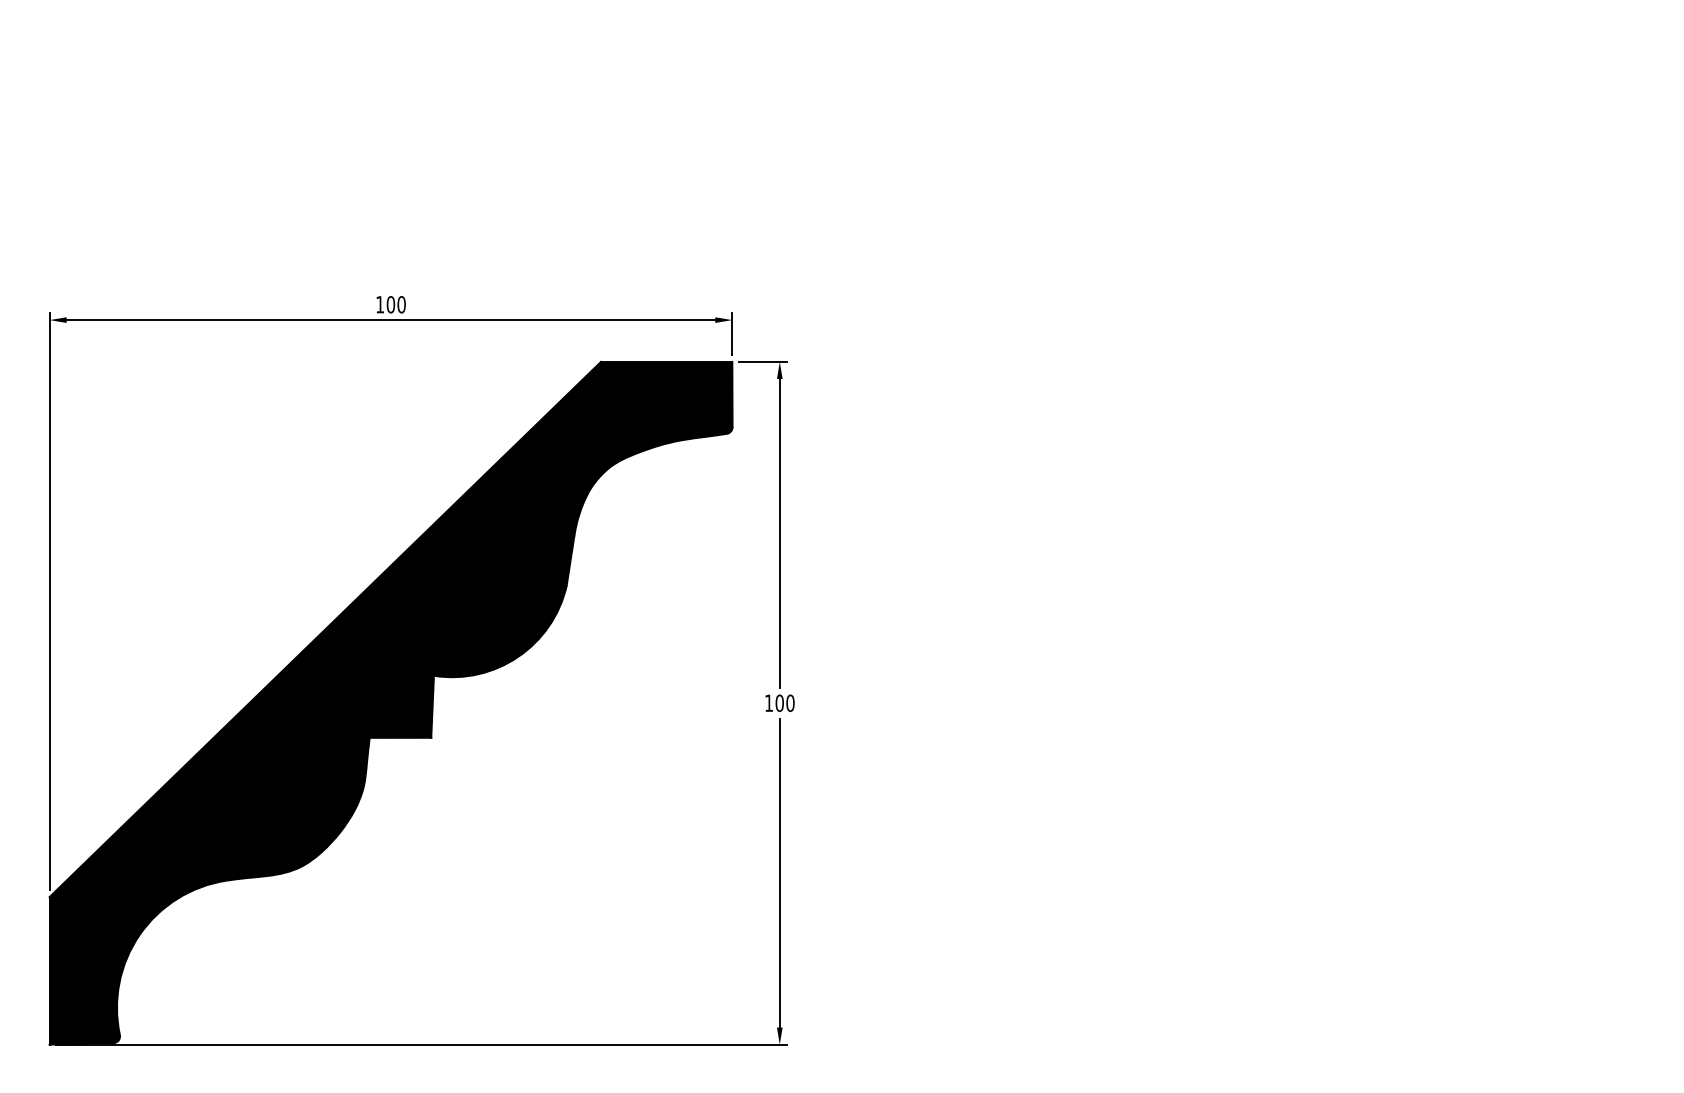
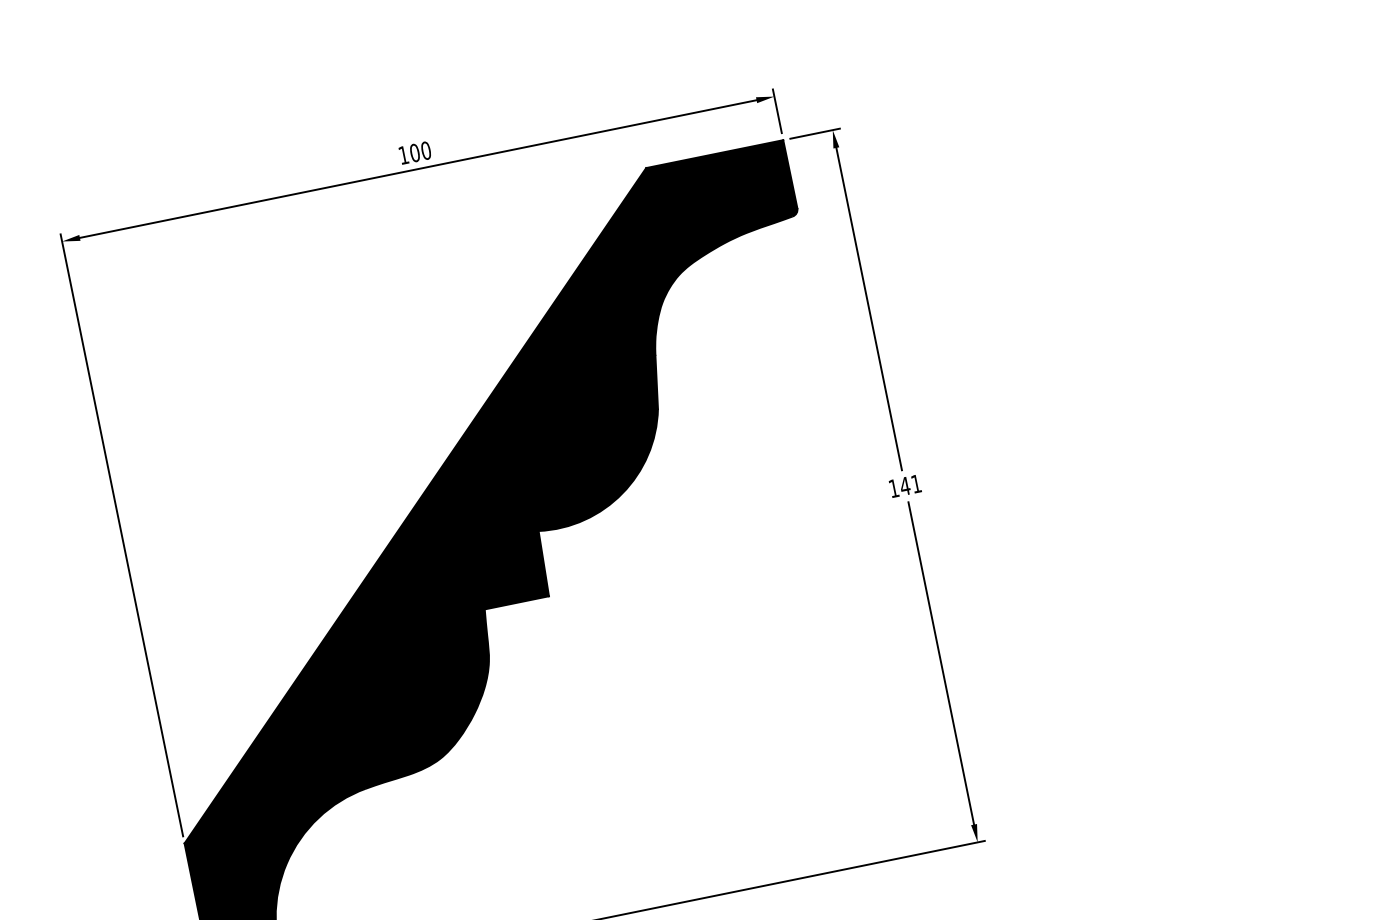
text: (784, 703) -> (910, 485), 100 -> 141

